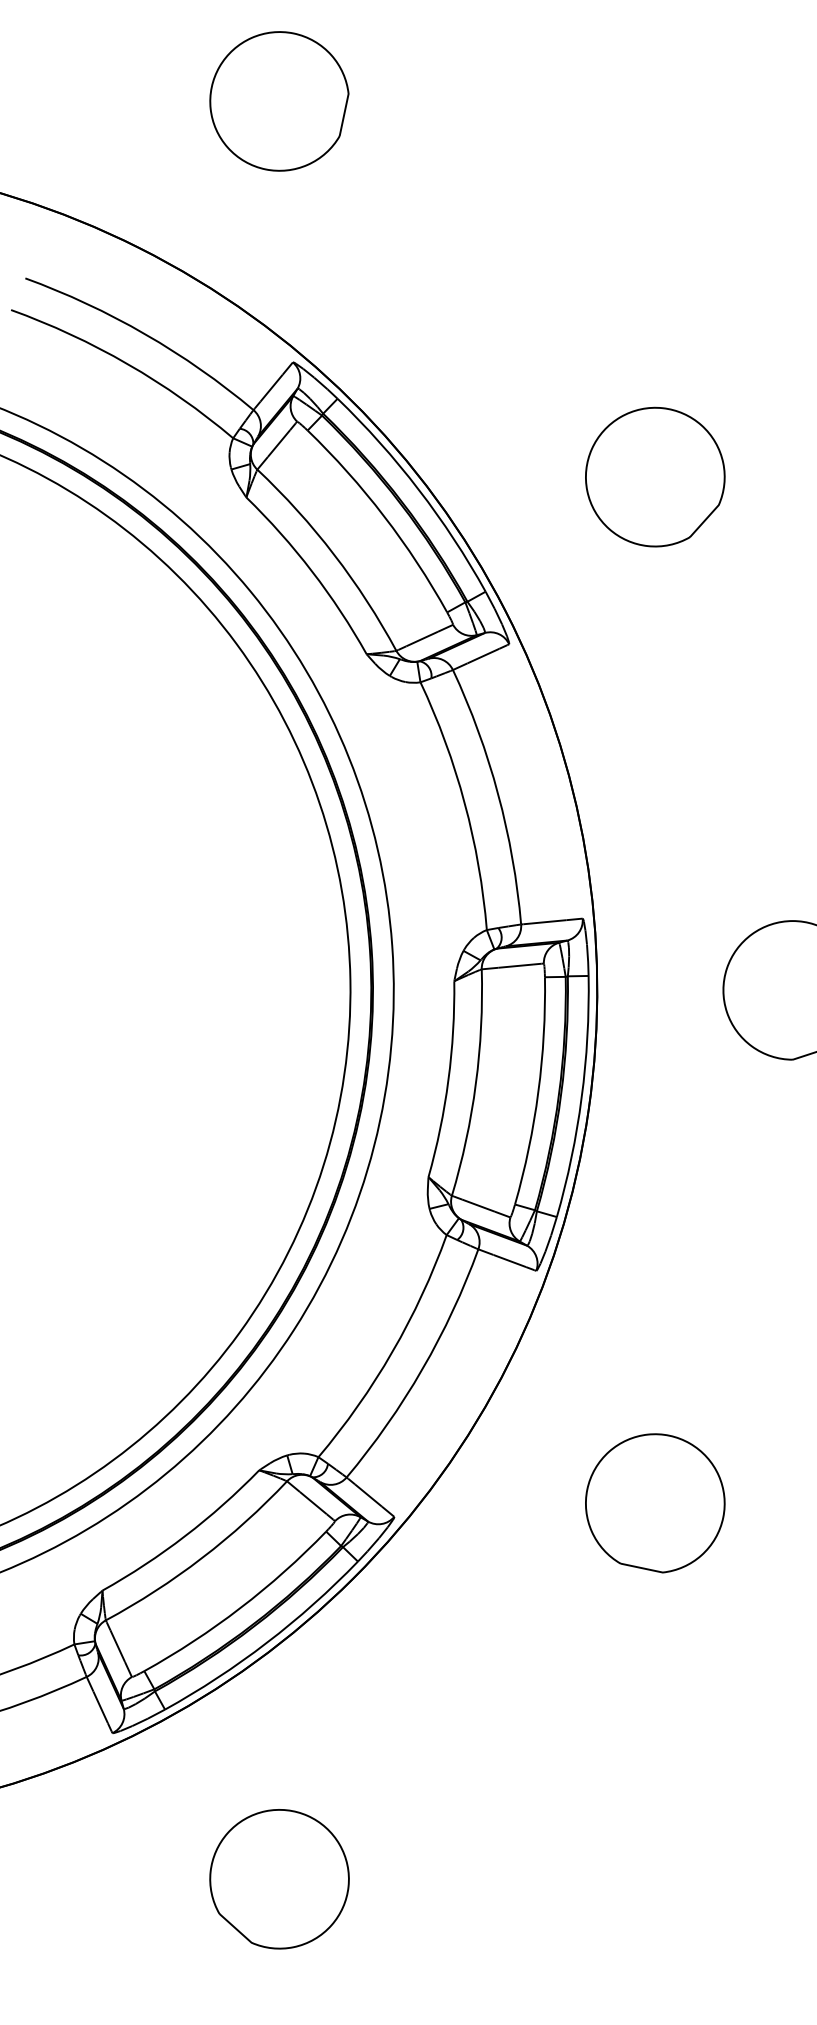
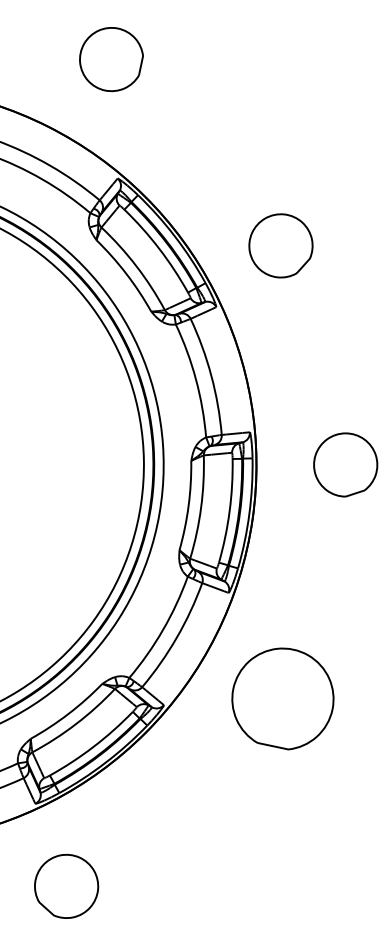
part: (654, 476) -> (280, 245), moved
part: (654, 1502) -> (282, 698), size x1.6
part: (279, 1877) -> (66, 885), moved

